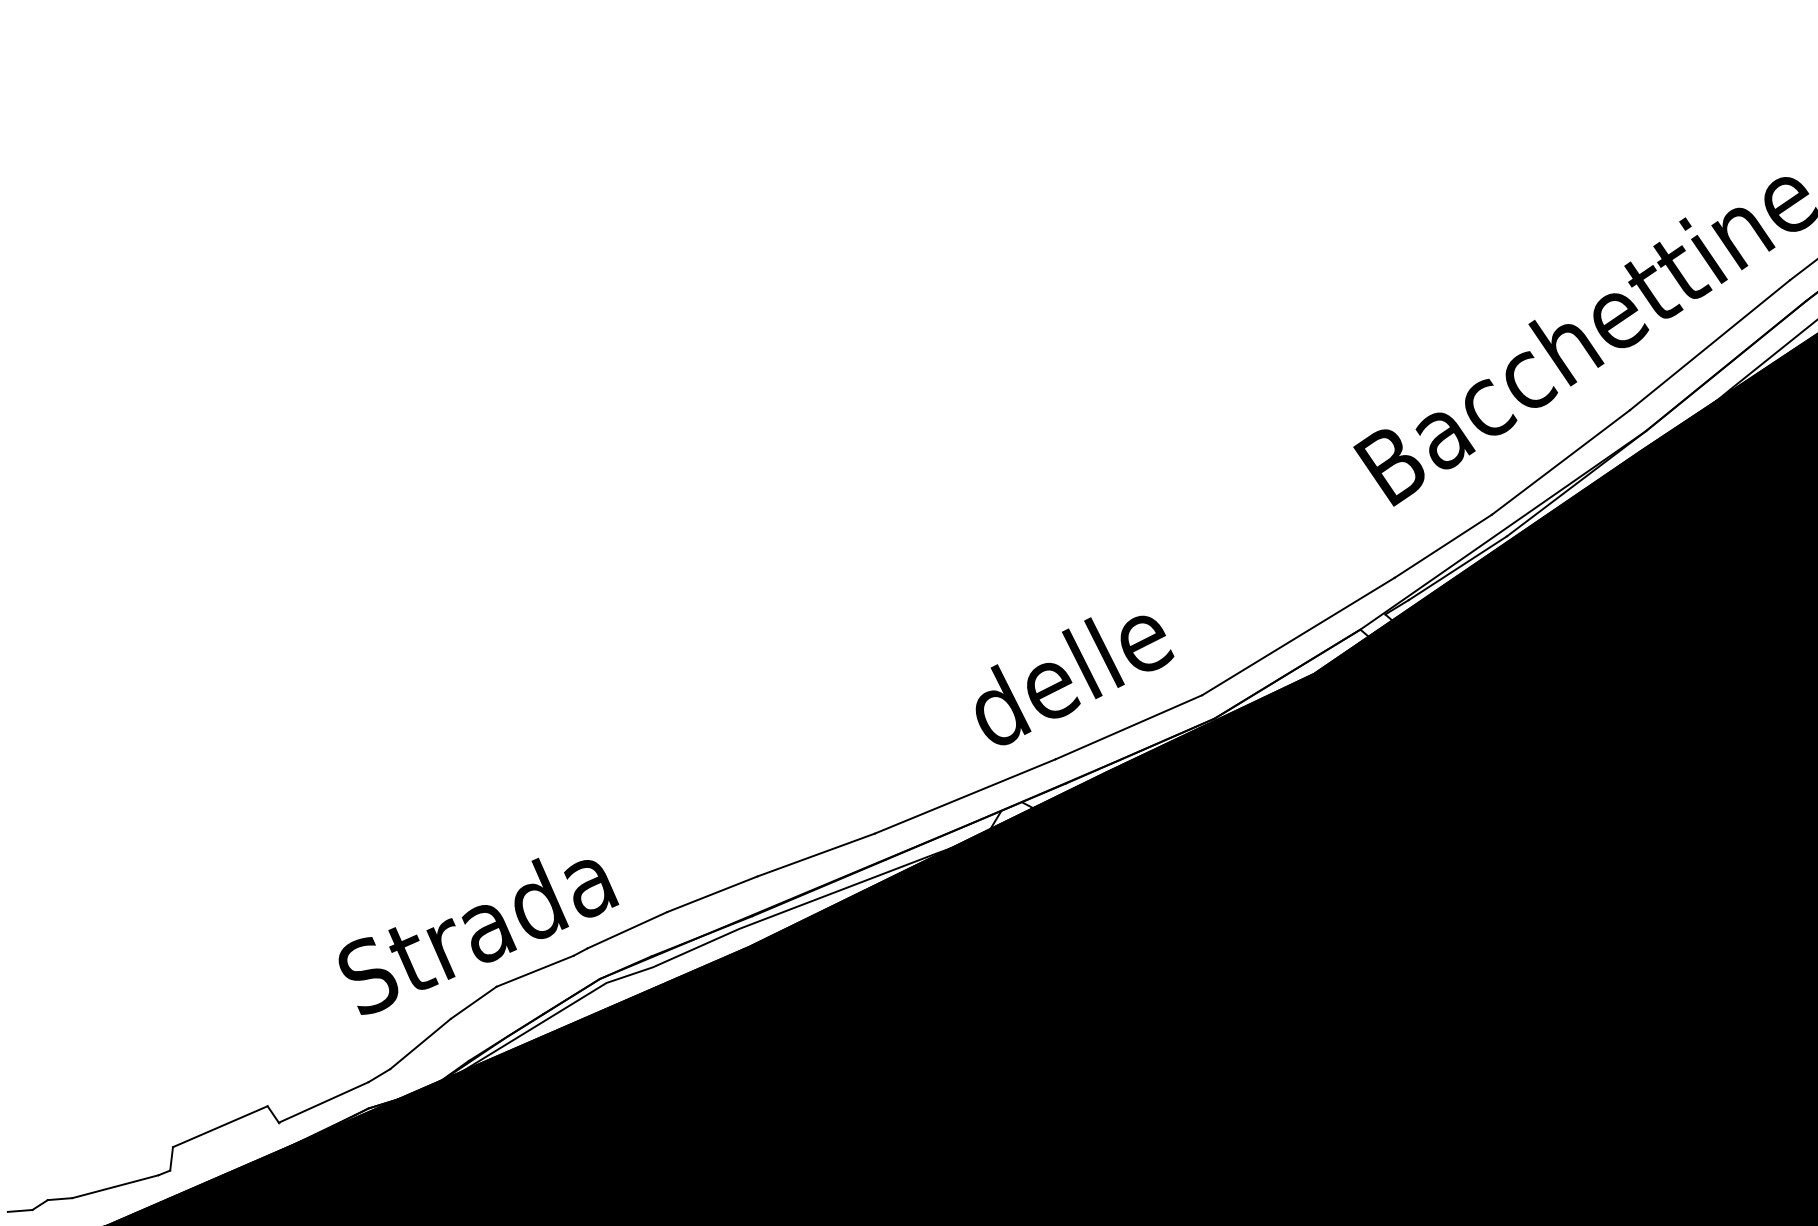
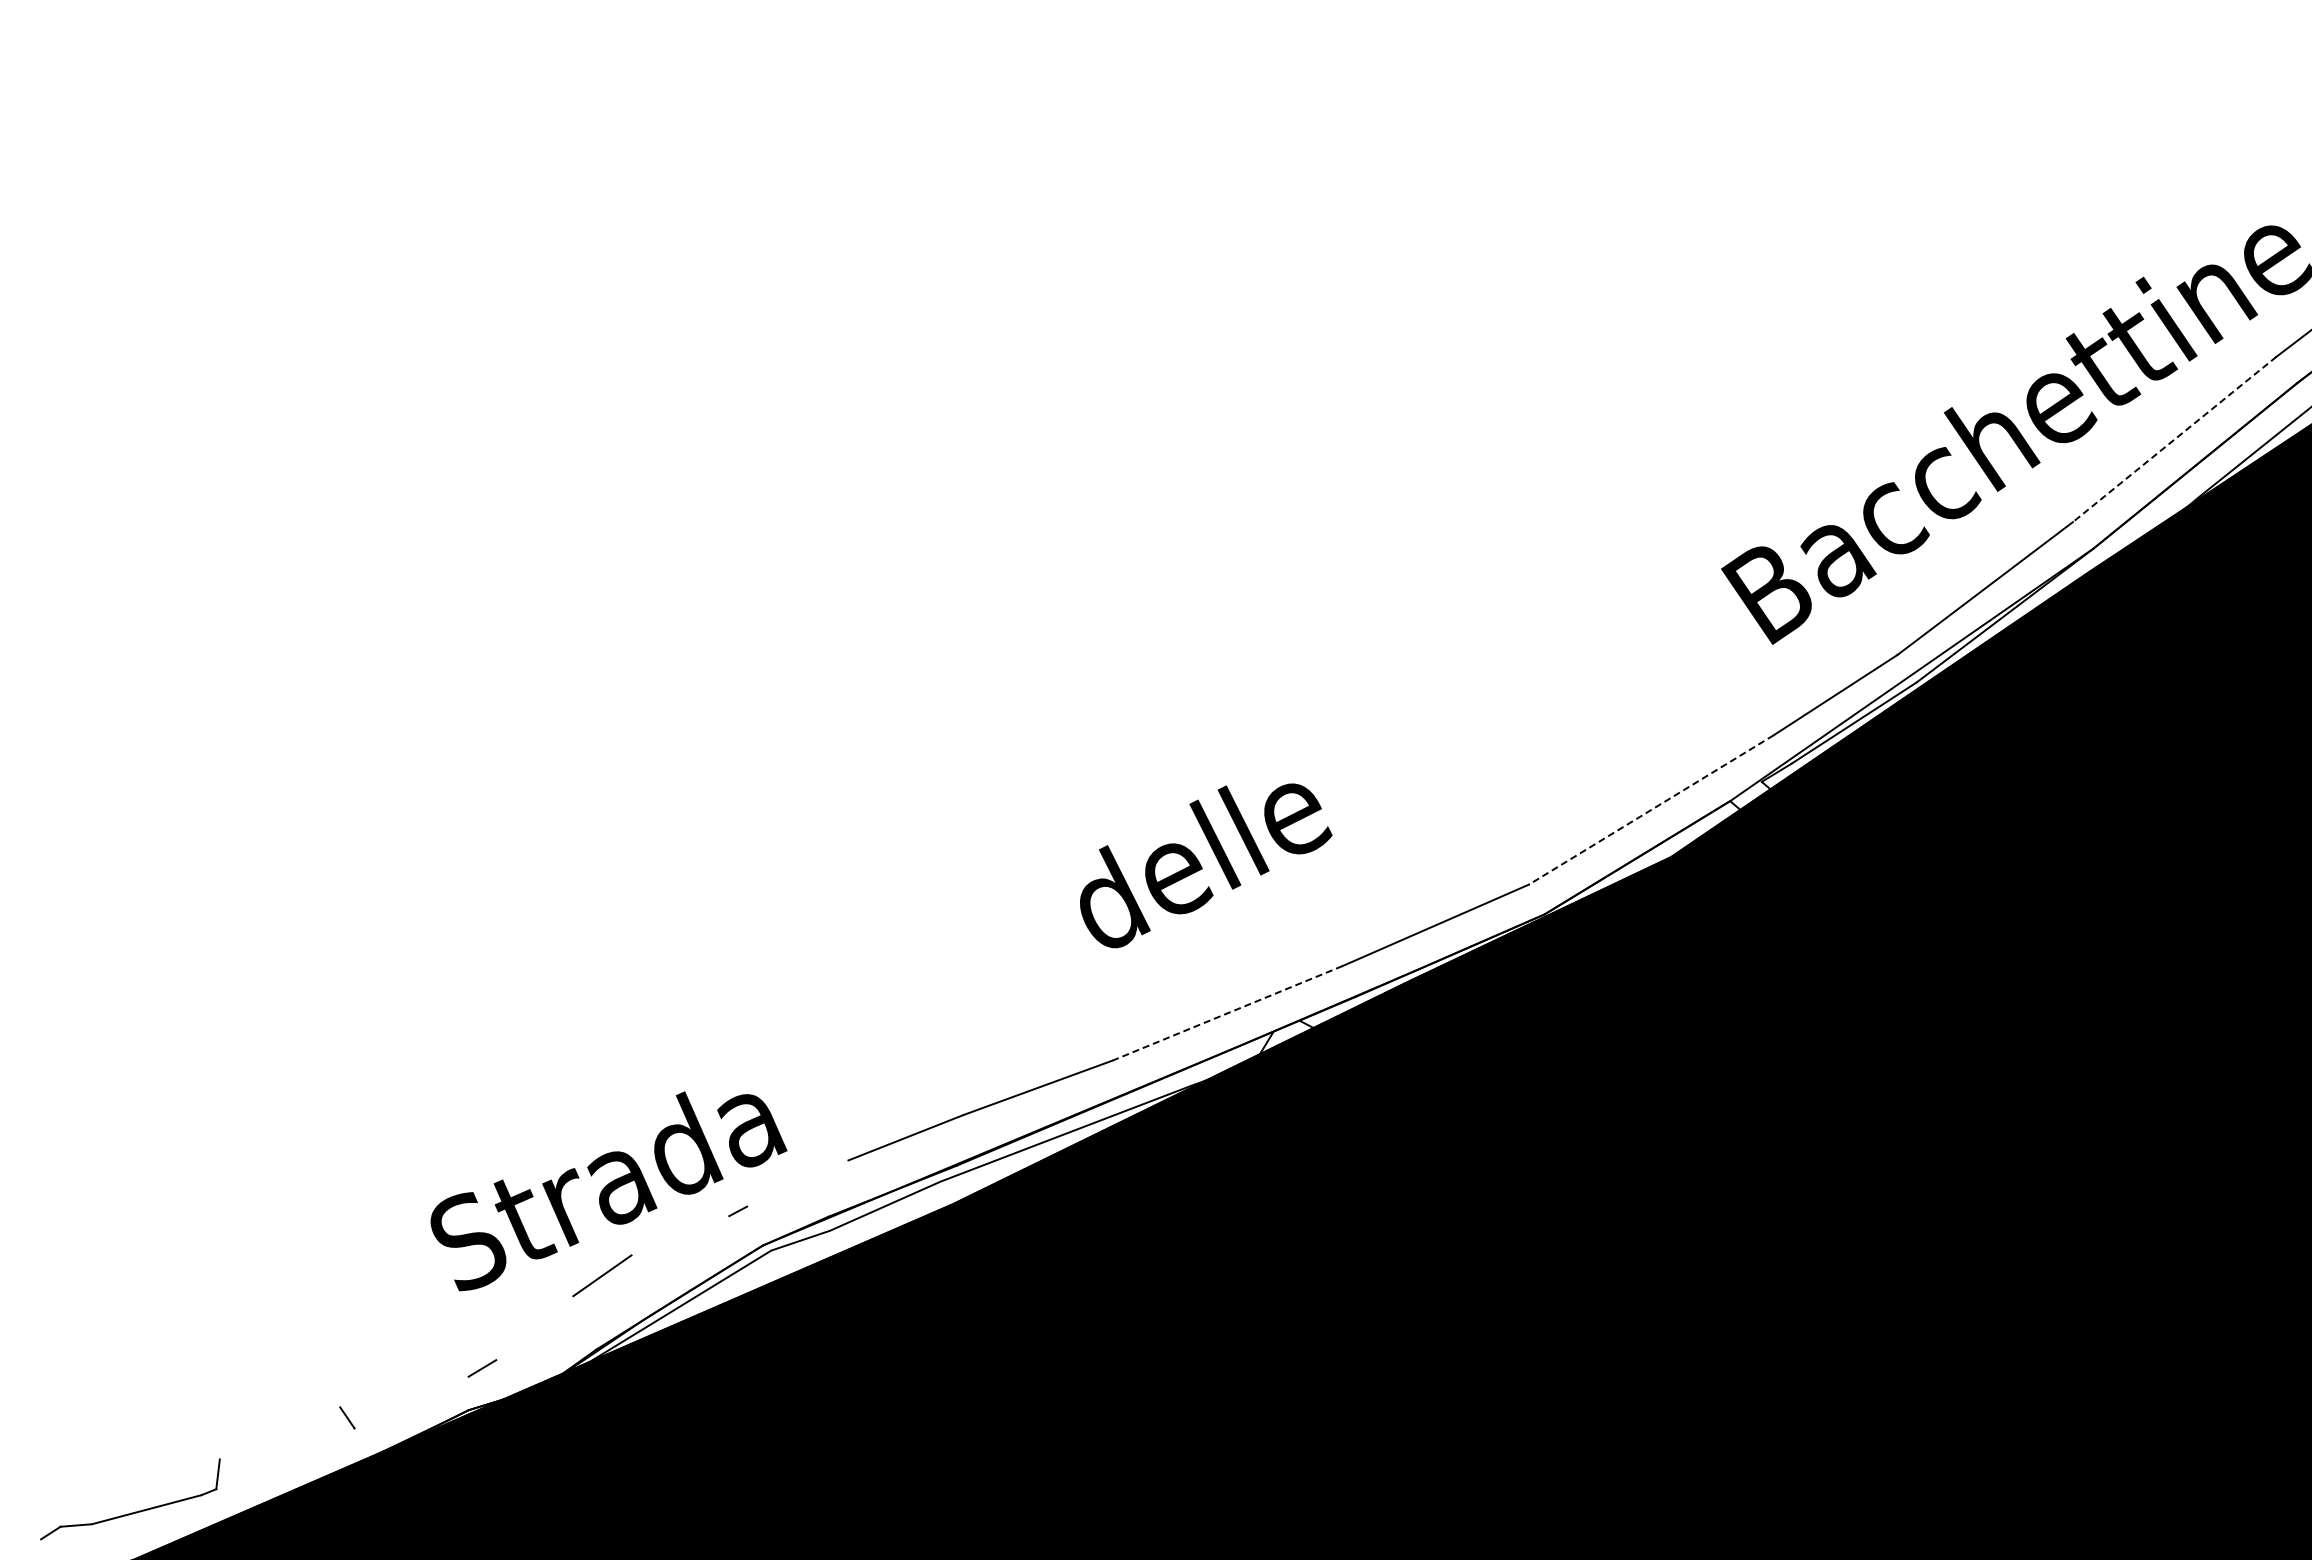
line: (1709, 345) -> (2174, 439), solid -> dashed
line: (1297, 636) -> (1650, 810), solid -> dashed
text: (1075, 680) -> (1206, 865), moved
line: (965, 796) -> (1227, 1013), solid -> dashed
line: (627, 930) -> (797, 1183), removed
line: (535, 971) -> (680, 1235), removed
line: (420, 1044) -> (534, 1328), removed
line: (323, 1102) -> (411, 1402), removed
line: (219, 1126) -> (279, 1433), removed
line: (20, 1210) -> (25, 1540), removed

